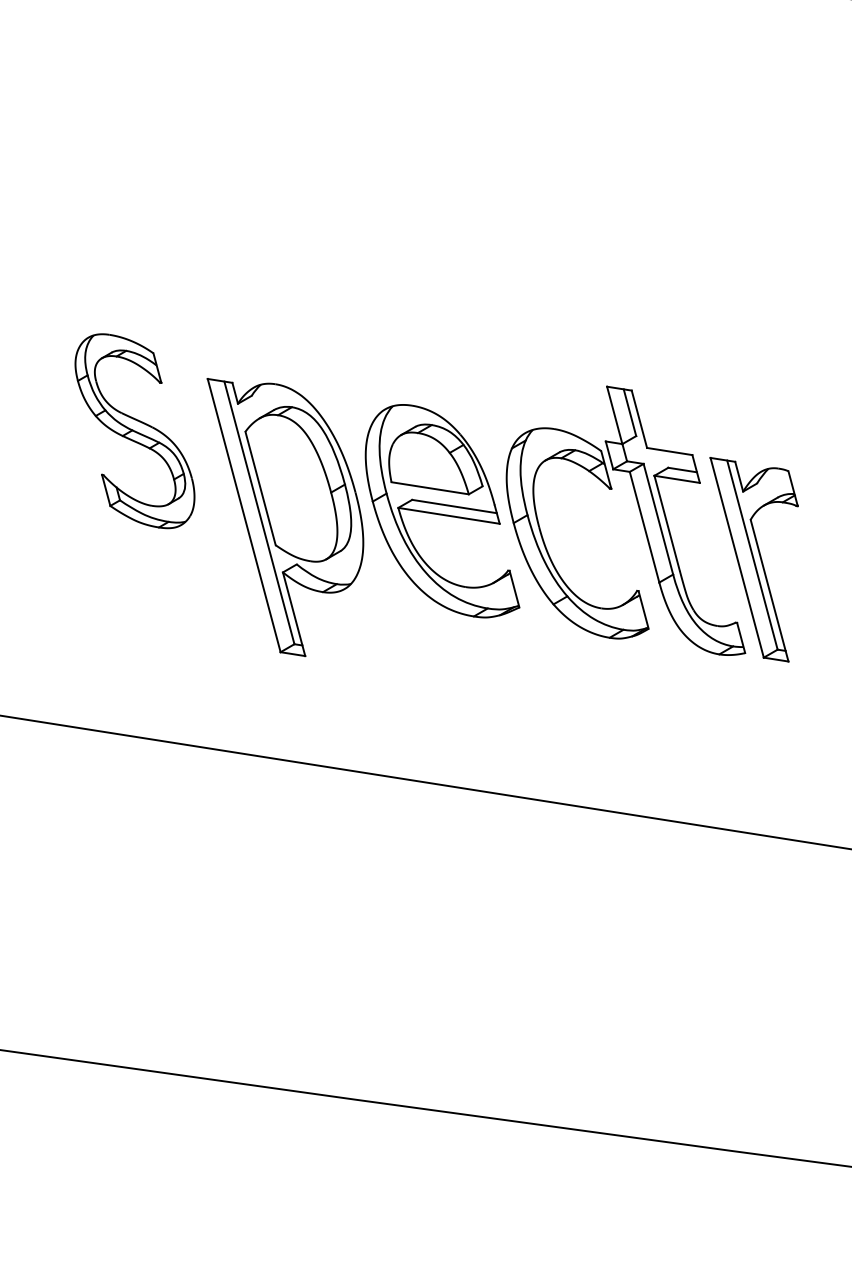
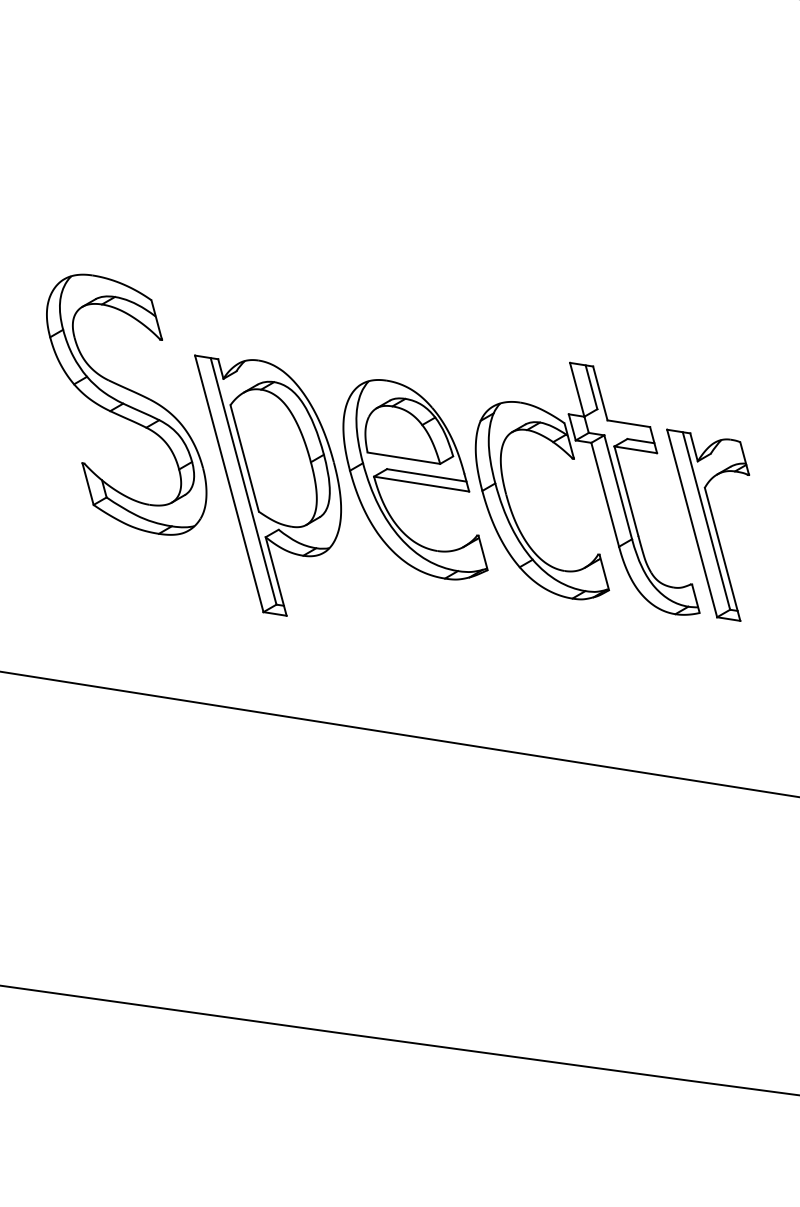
part: (134, 431) -> (126, 404), size x1.43

